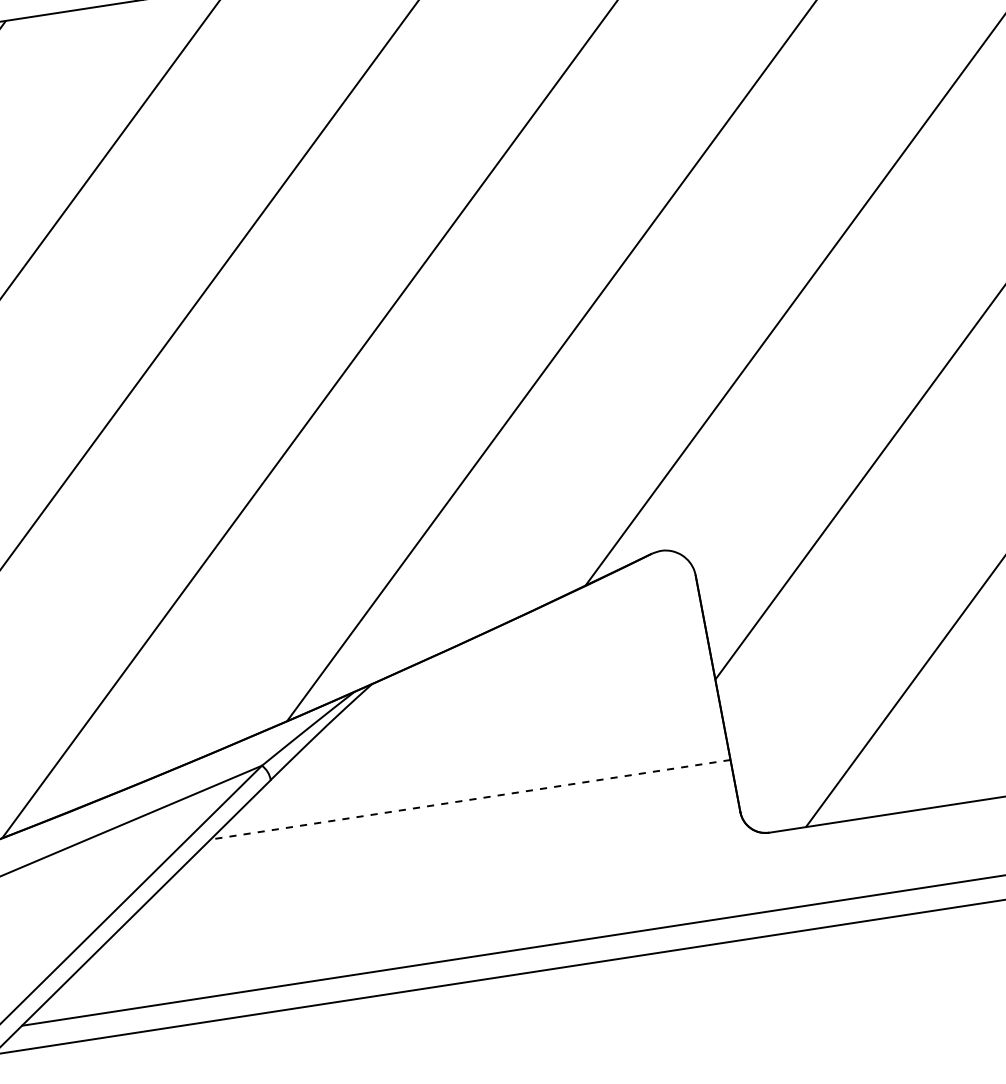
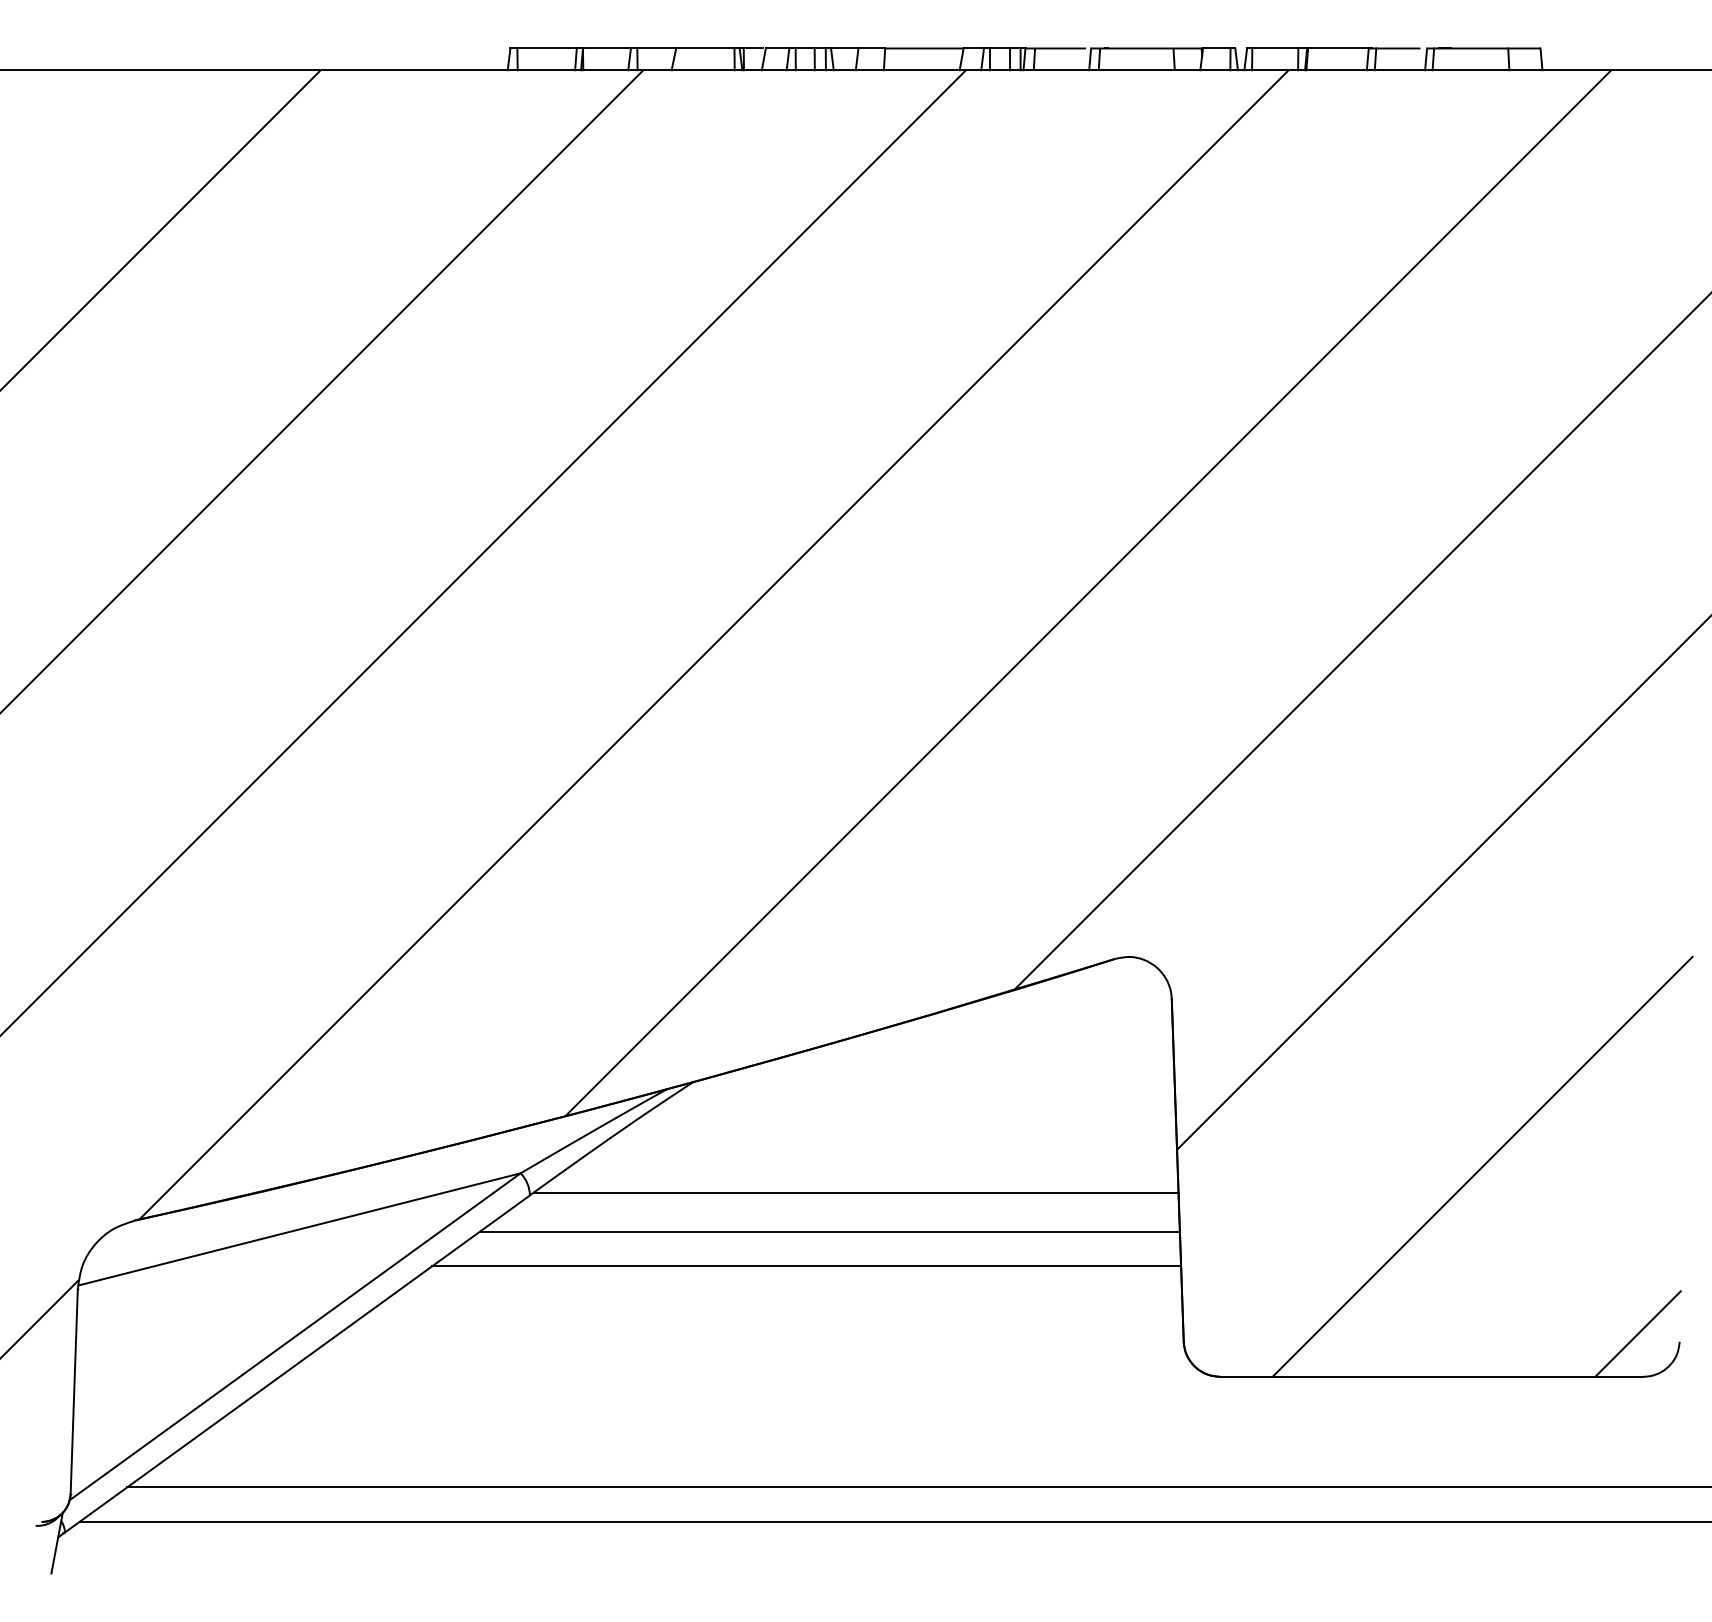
line: (497, 743) -> (856, 1192), added
line: (482, 773) -> (829, 1231), added
line: (470, 800) -> (806, 1266), dashed -> solid

